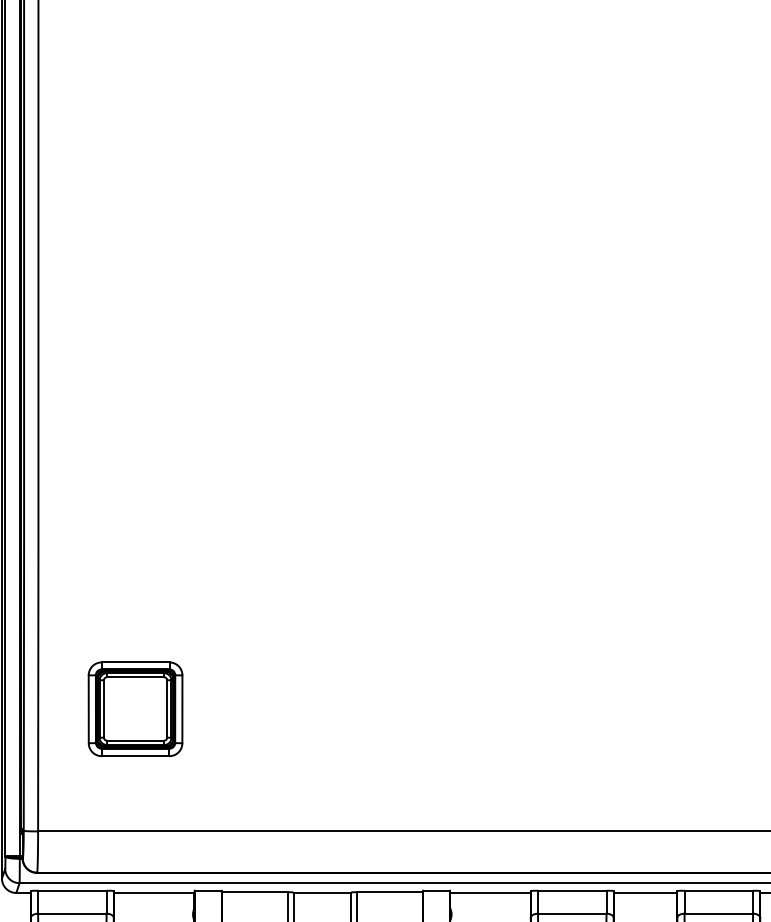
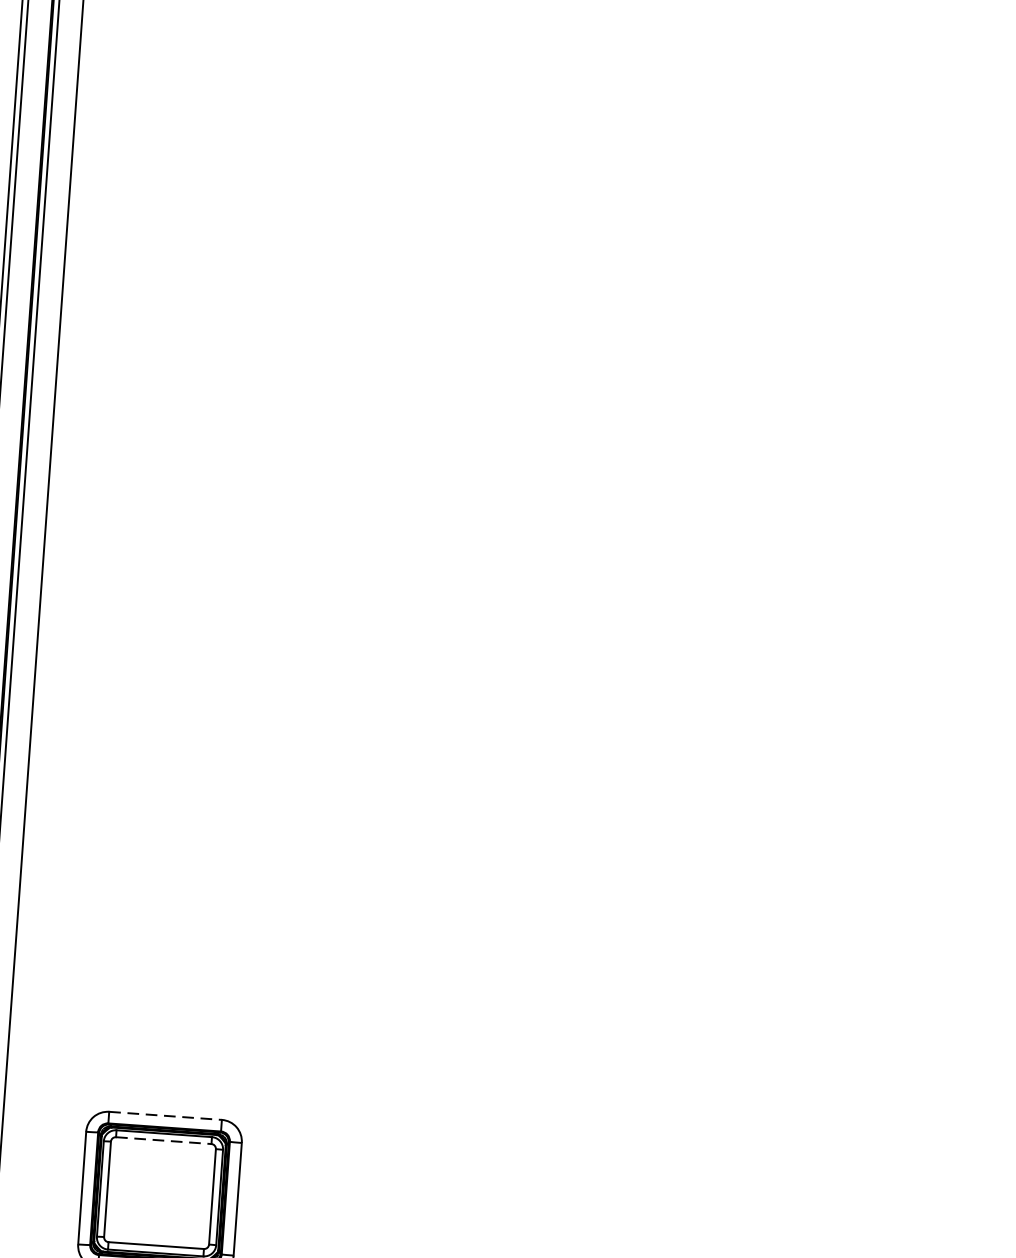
line: (135, 662) -> (165, 1115), solid -> dashed
line: (135, 677) -> (163, 1140), solid -> dashed

